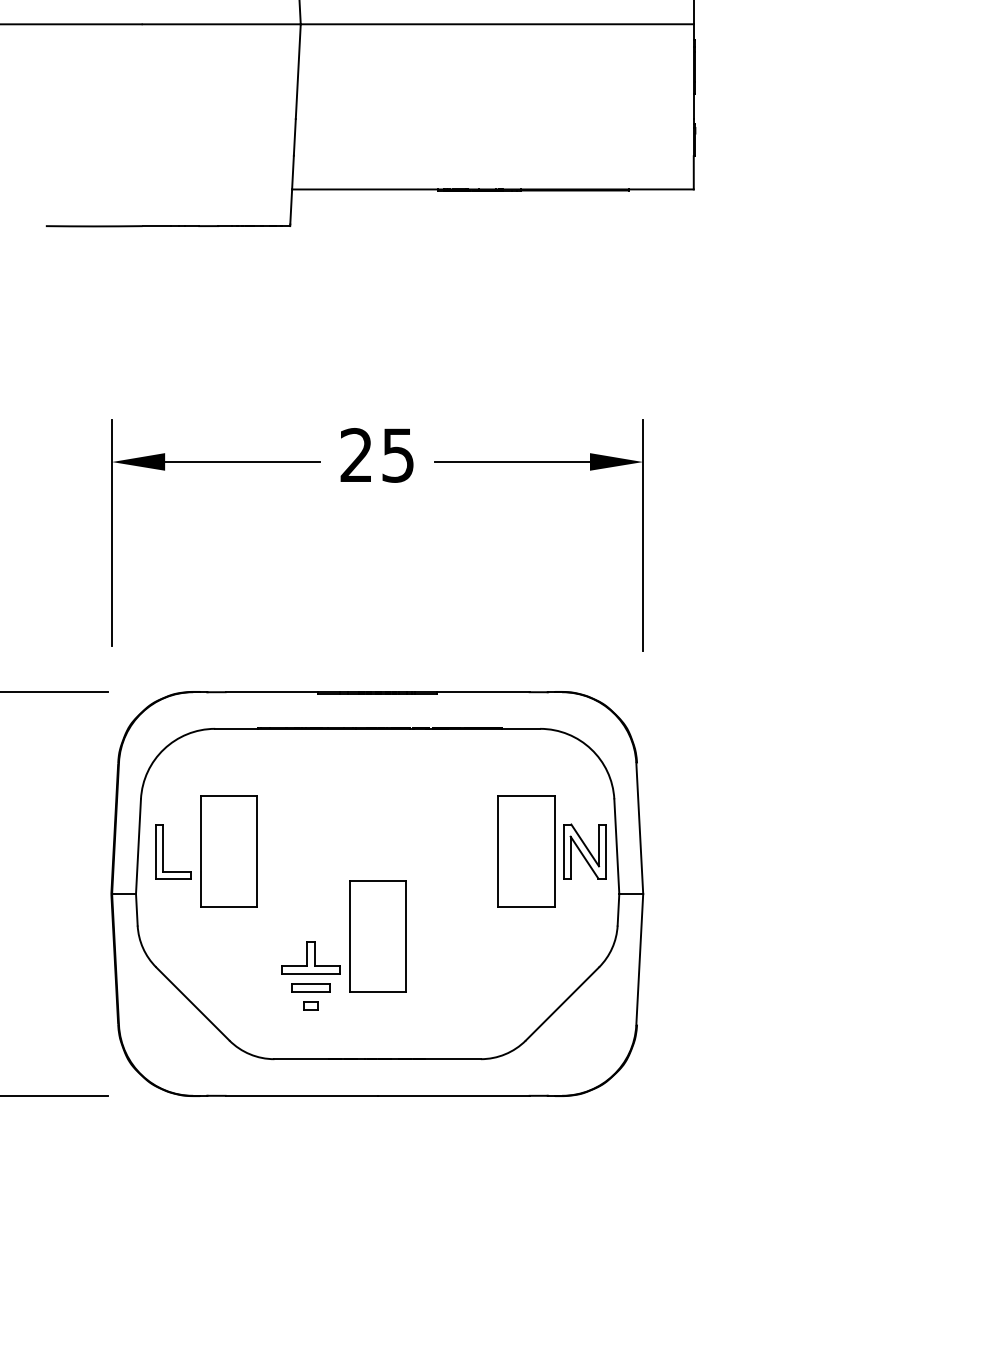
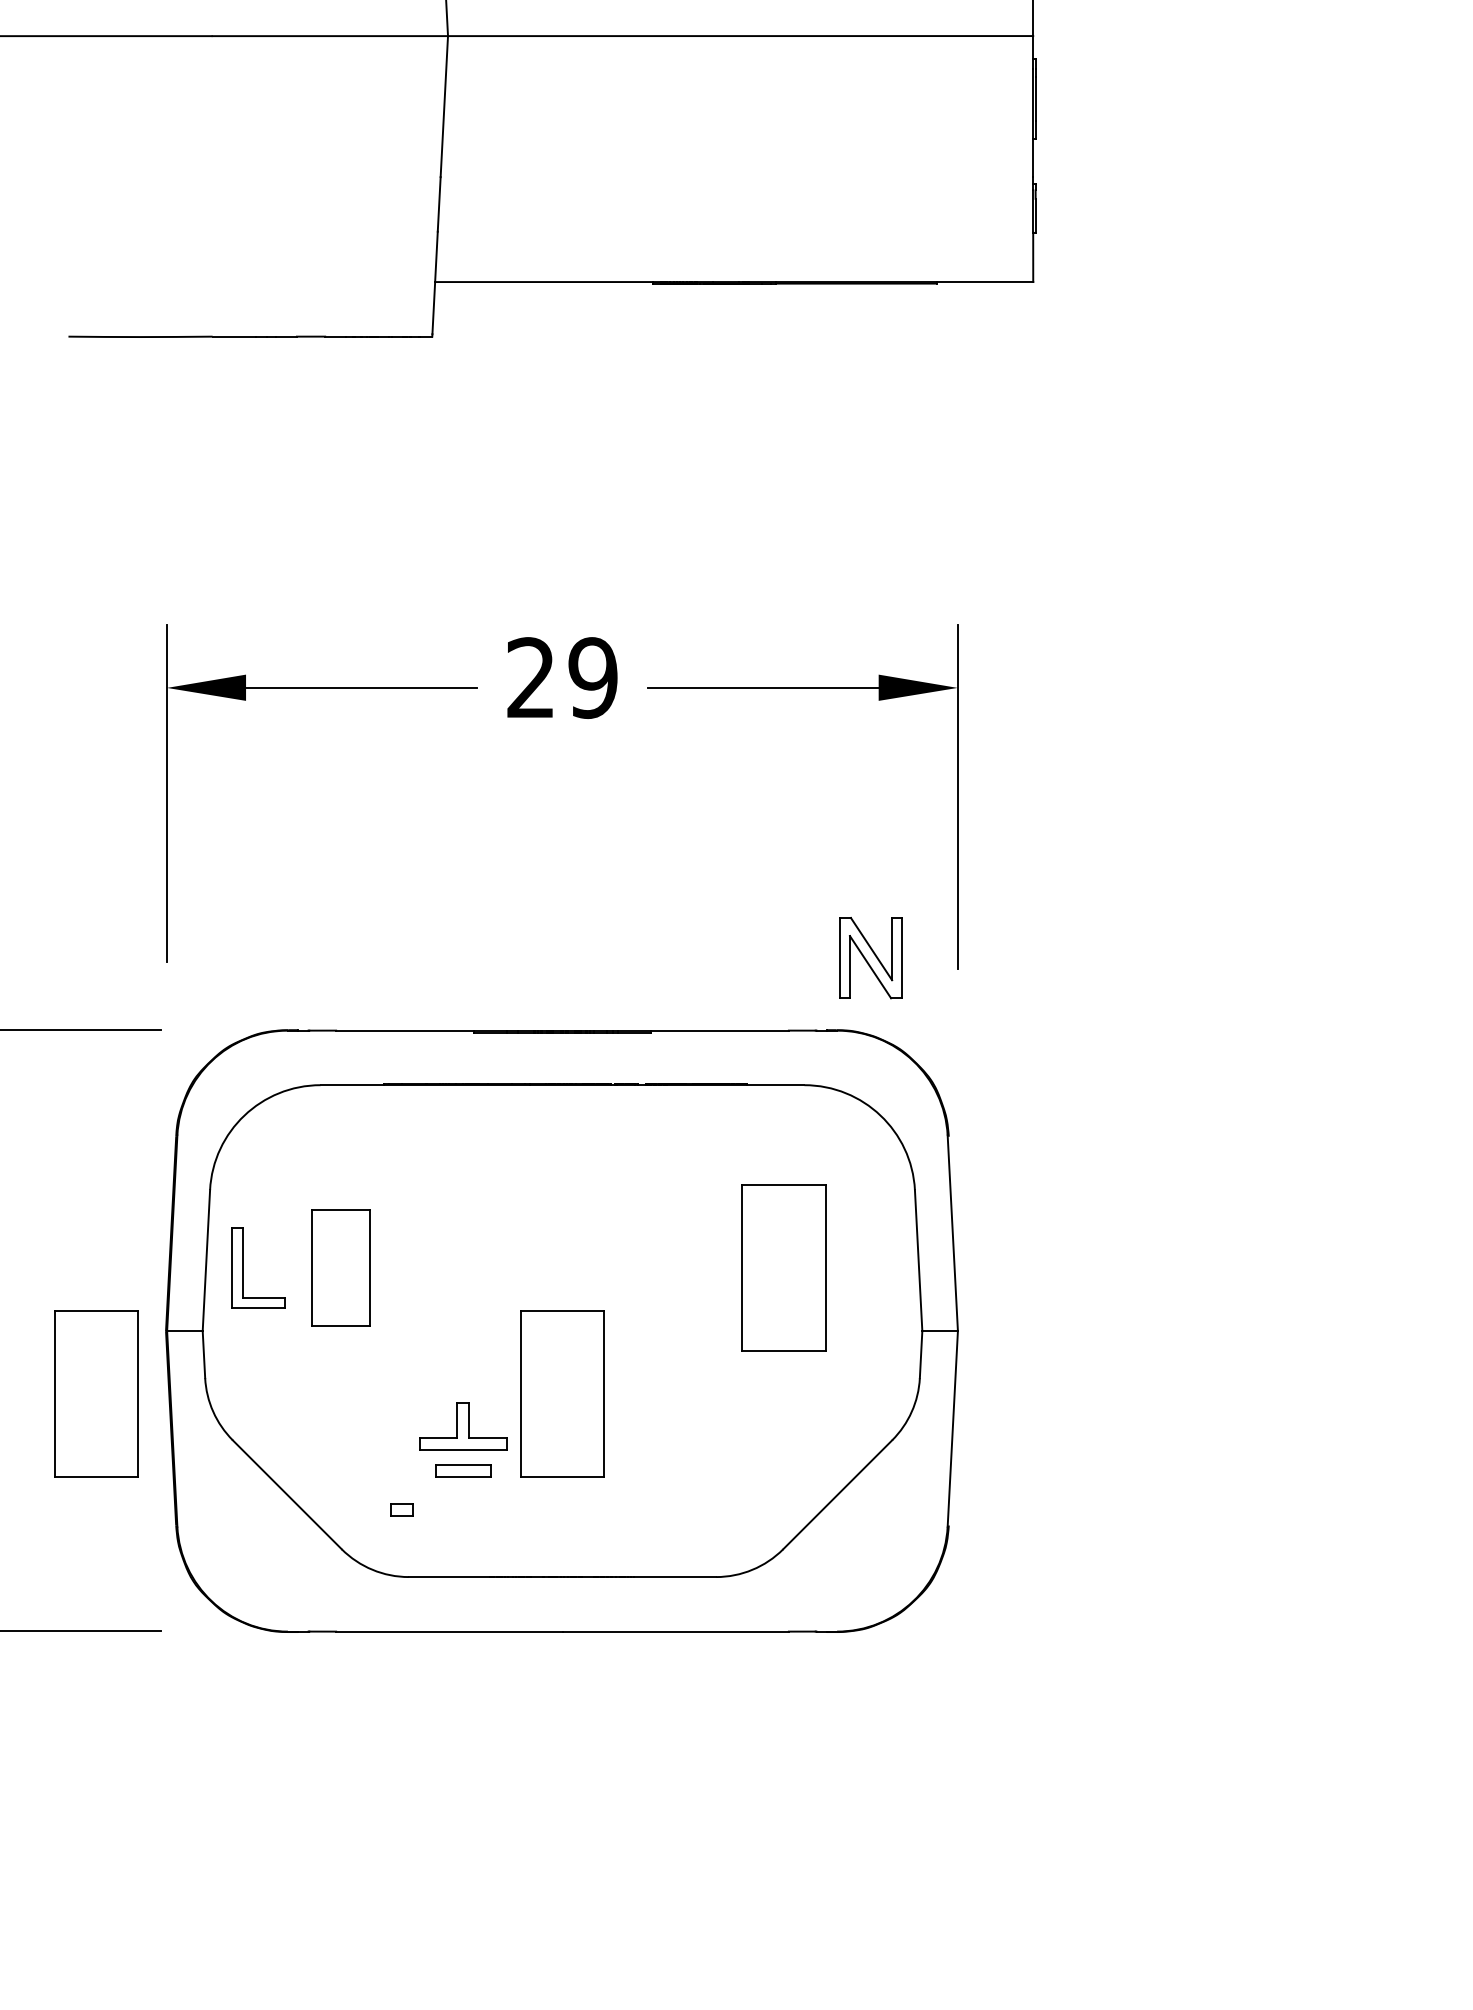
text: (397, 455) -> (592, 678), 25 -> 29
part: (228, 851) -> (340, 1267), size x0.7
part: (584, 851) -> (870, 958), moved
part: (64, 936) -> (96, 1394), added
part: (310, 1005) -> (401, 1509), moved

